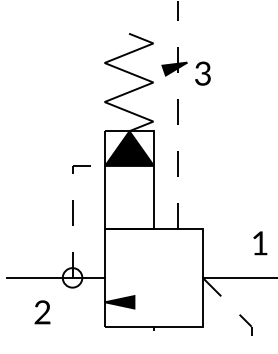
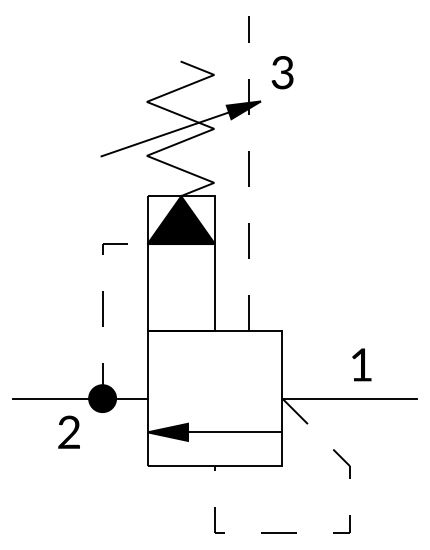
text: (202, 73) -> (282, 72), moved
line: (118, 86) -> (165, 134), added
text: (260, 243) -> (361, 364), moved
fill: (72, 277) -> (102, 398), added
line: (168, 302) -> (235, 432), added
text: (42, 311) -> (68, 431), moved

